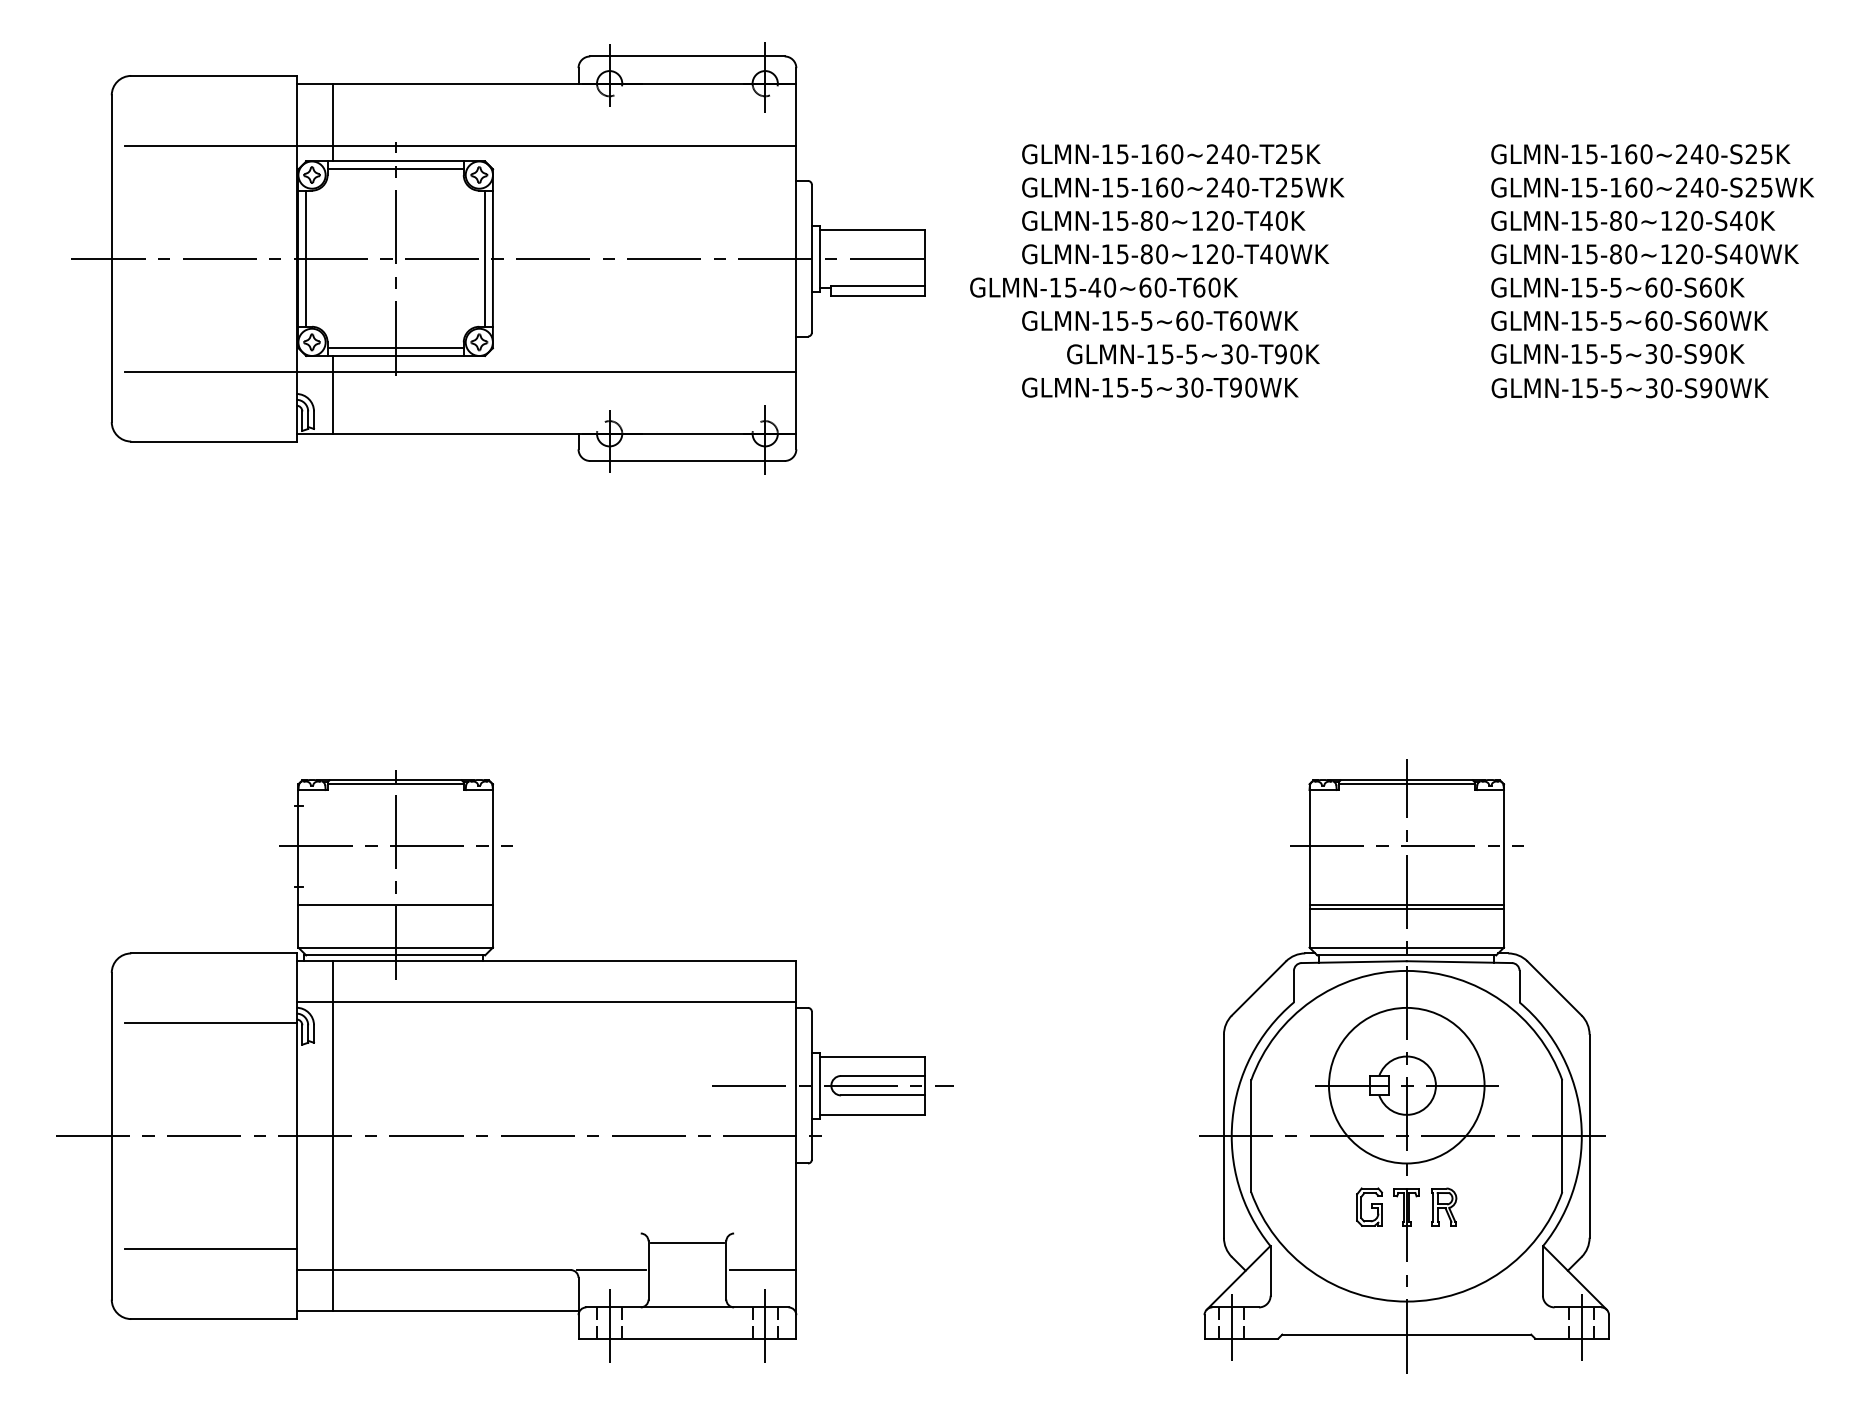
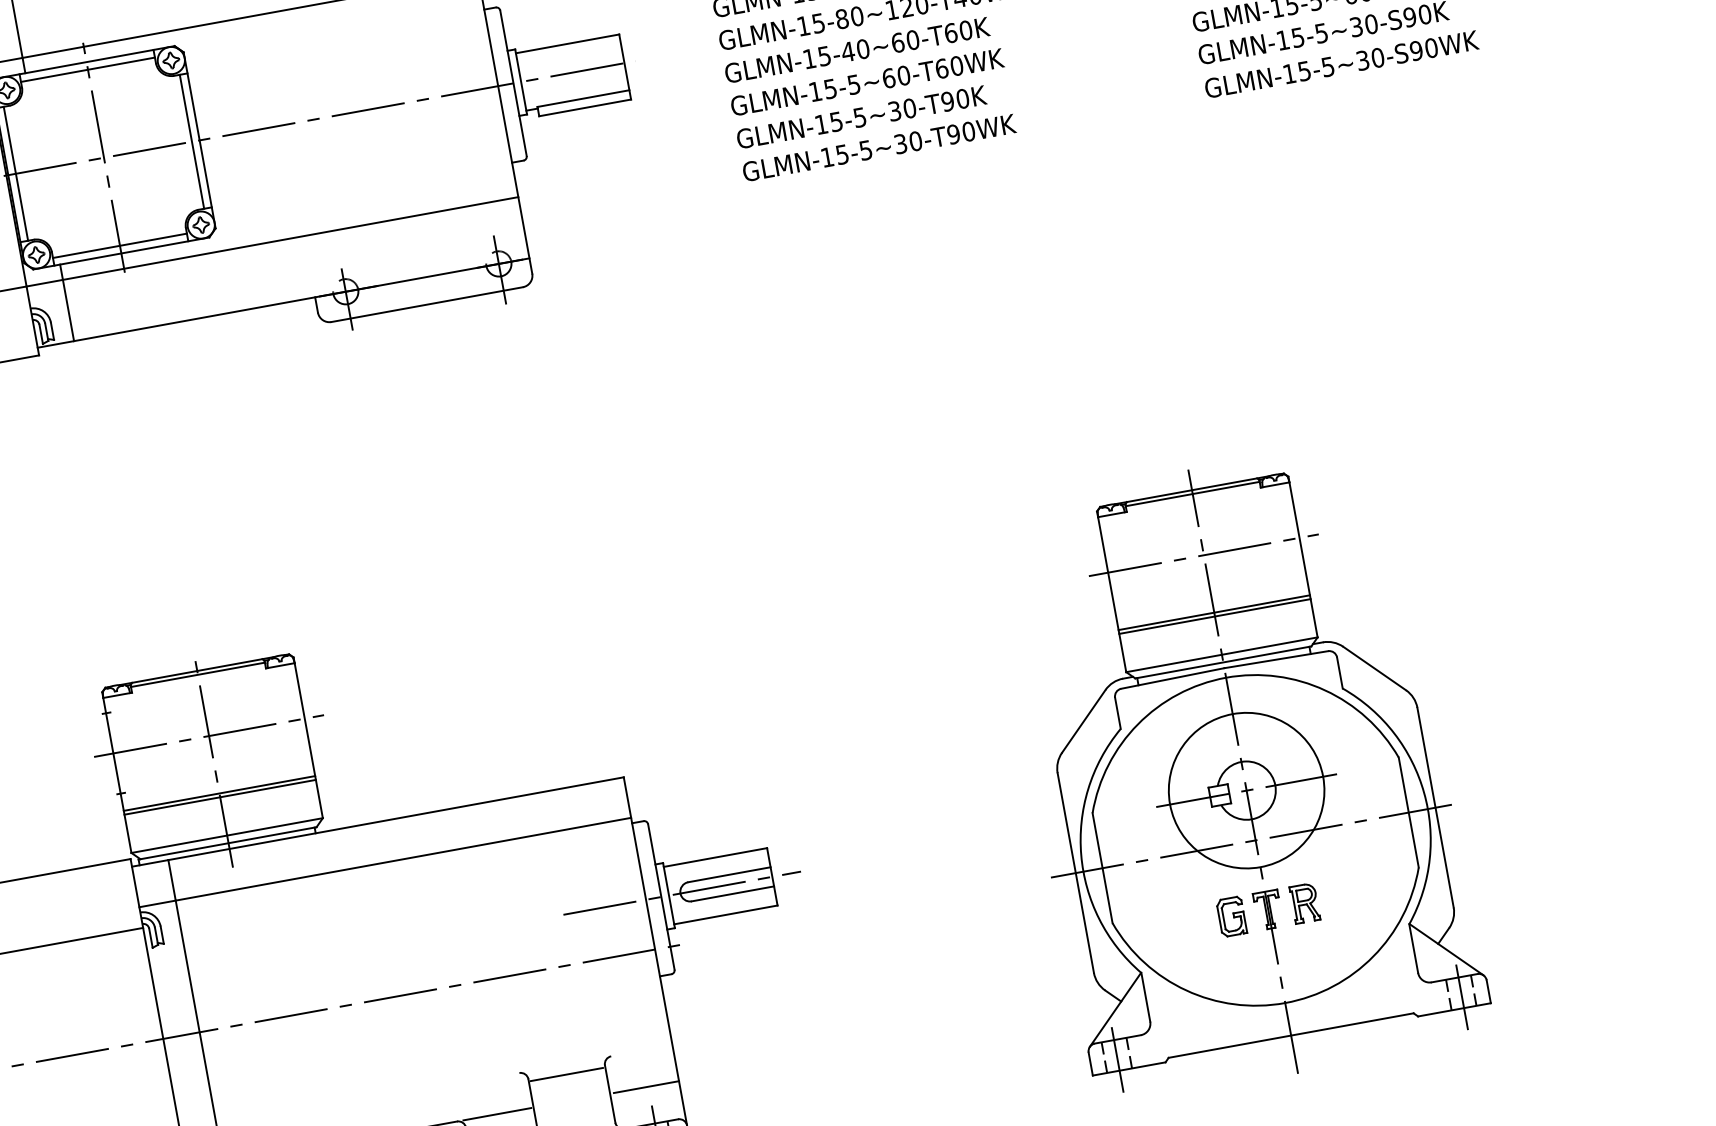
text: (1103, 287) -> (856, 50), moved
text: (1193, 354) -> (861, 117), moved
line: (395, 908) -> (219, 797), added

